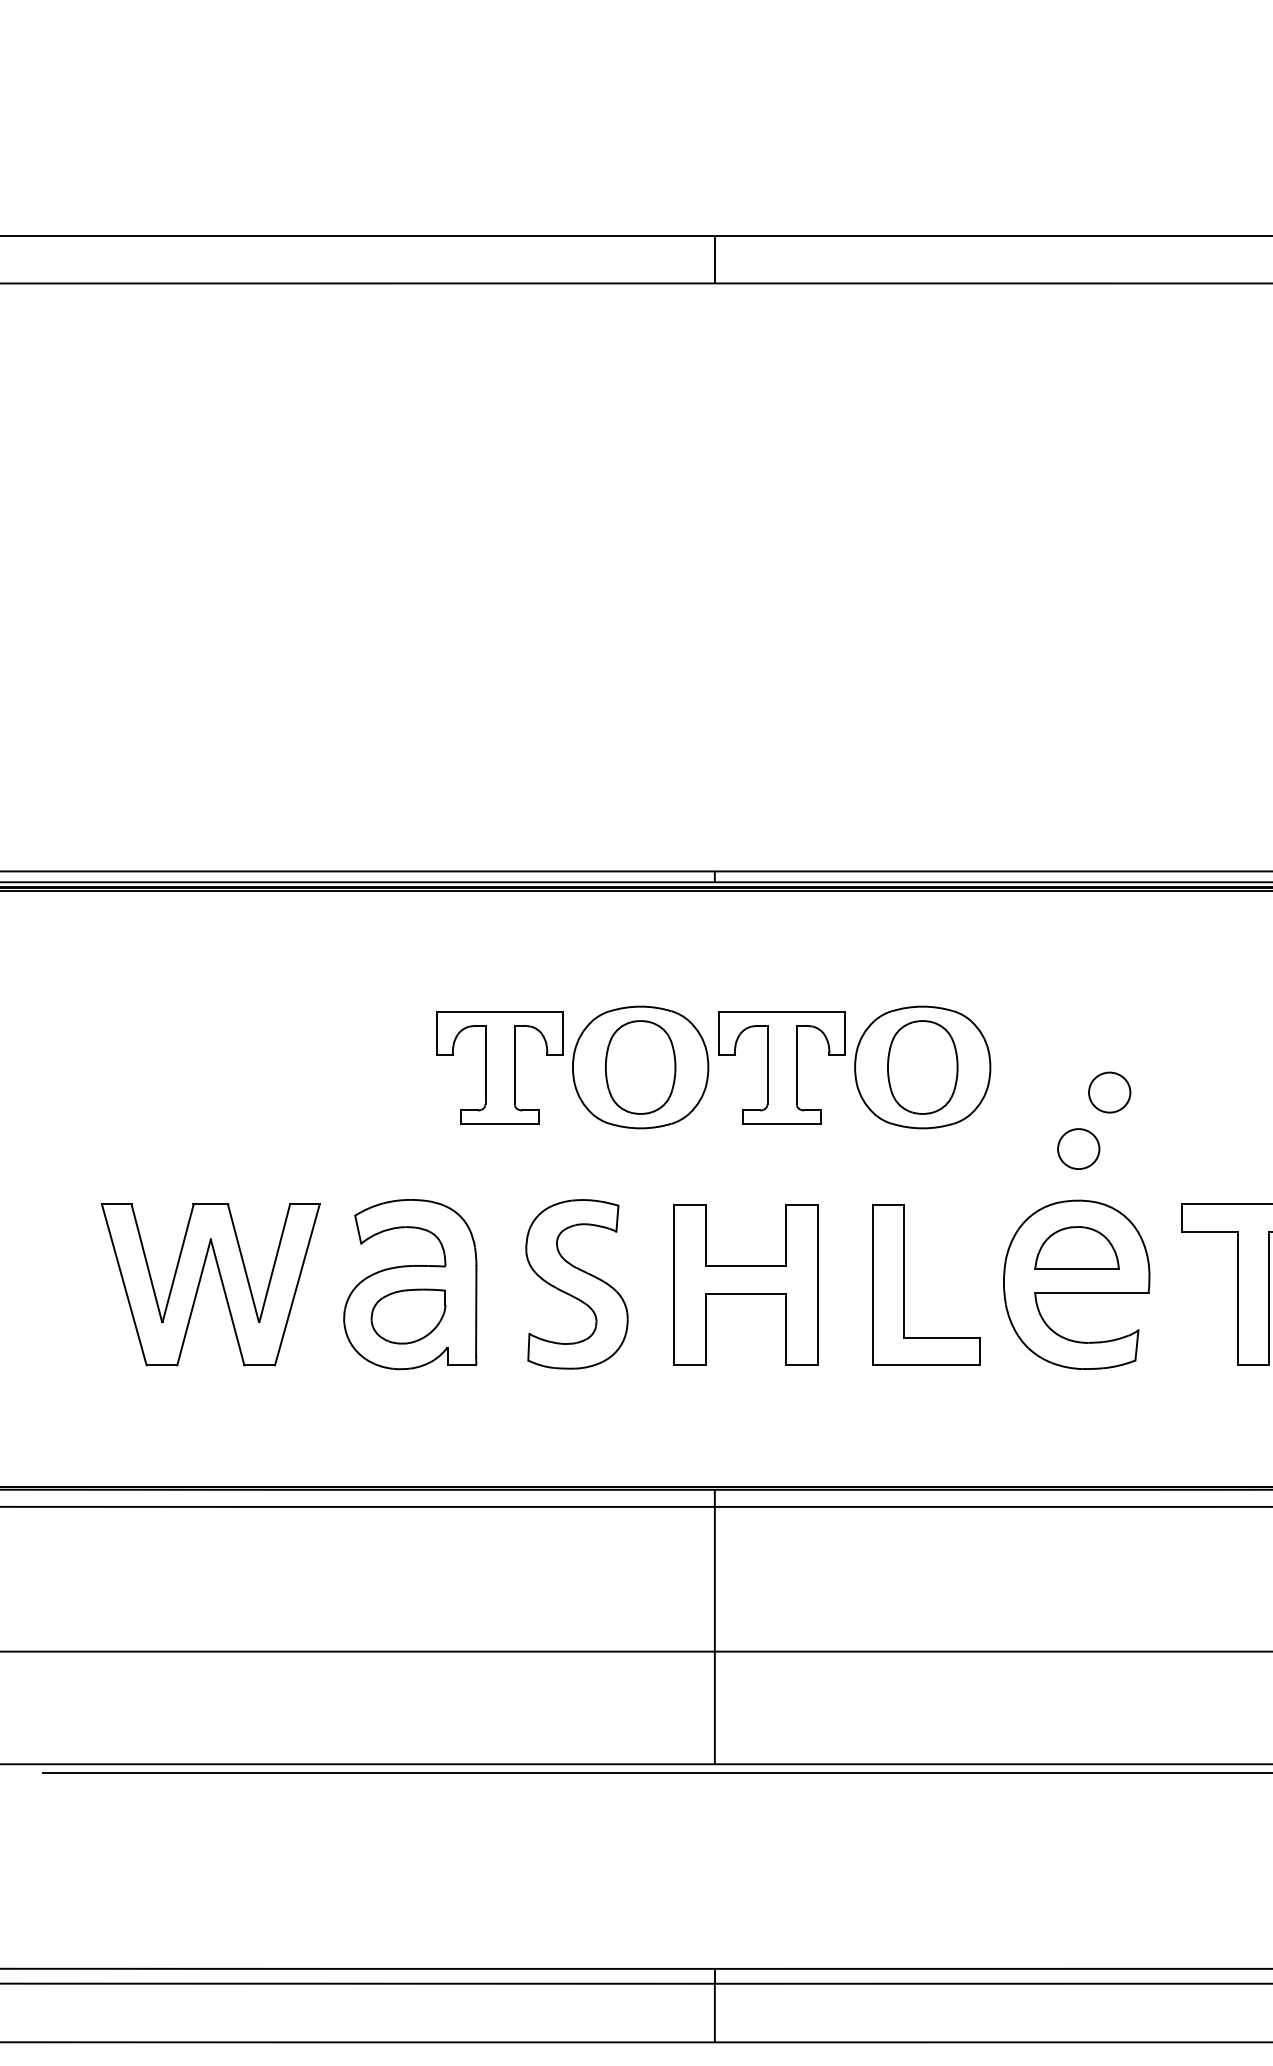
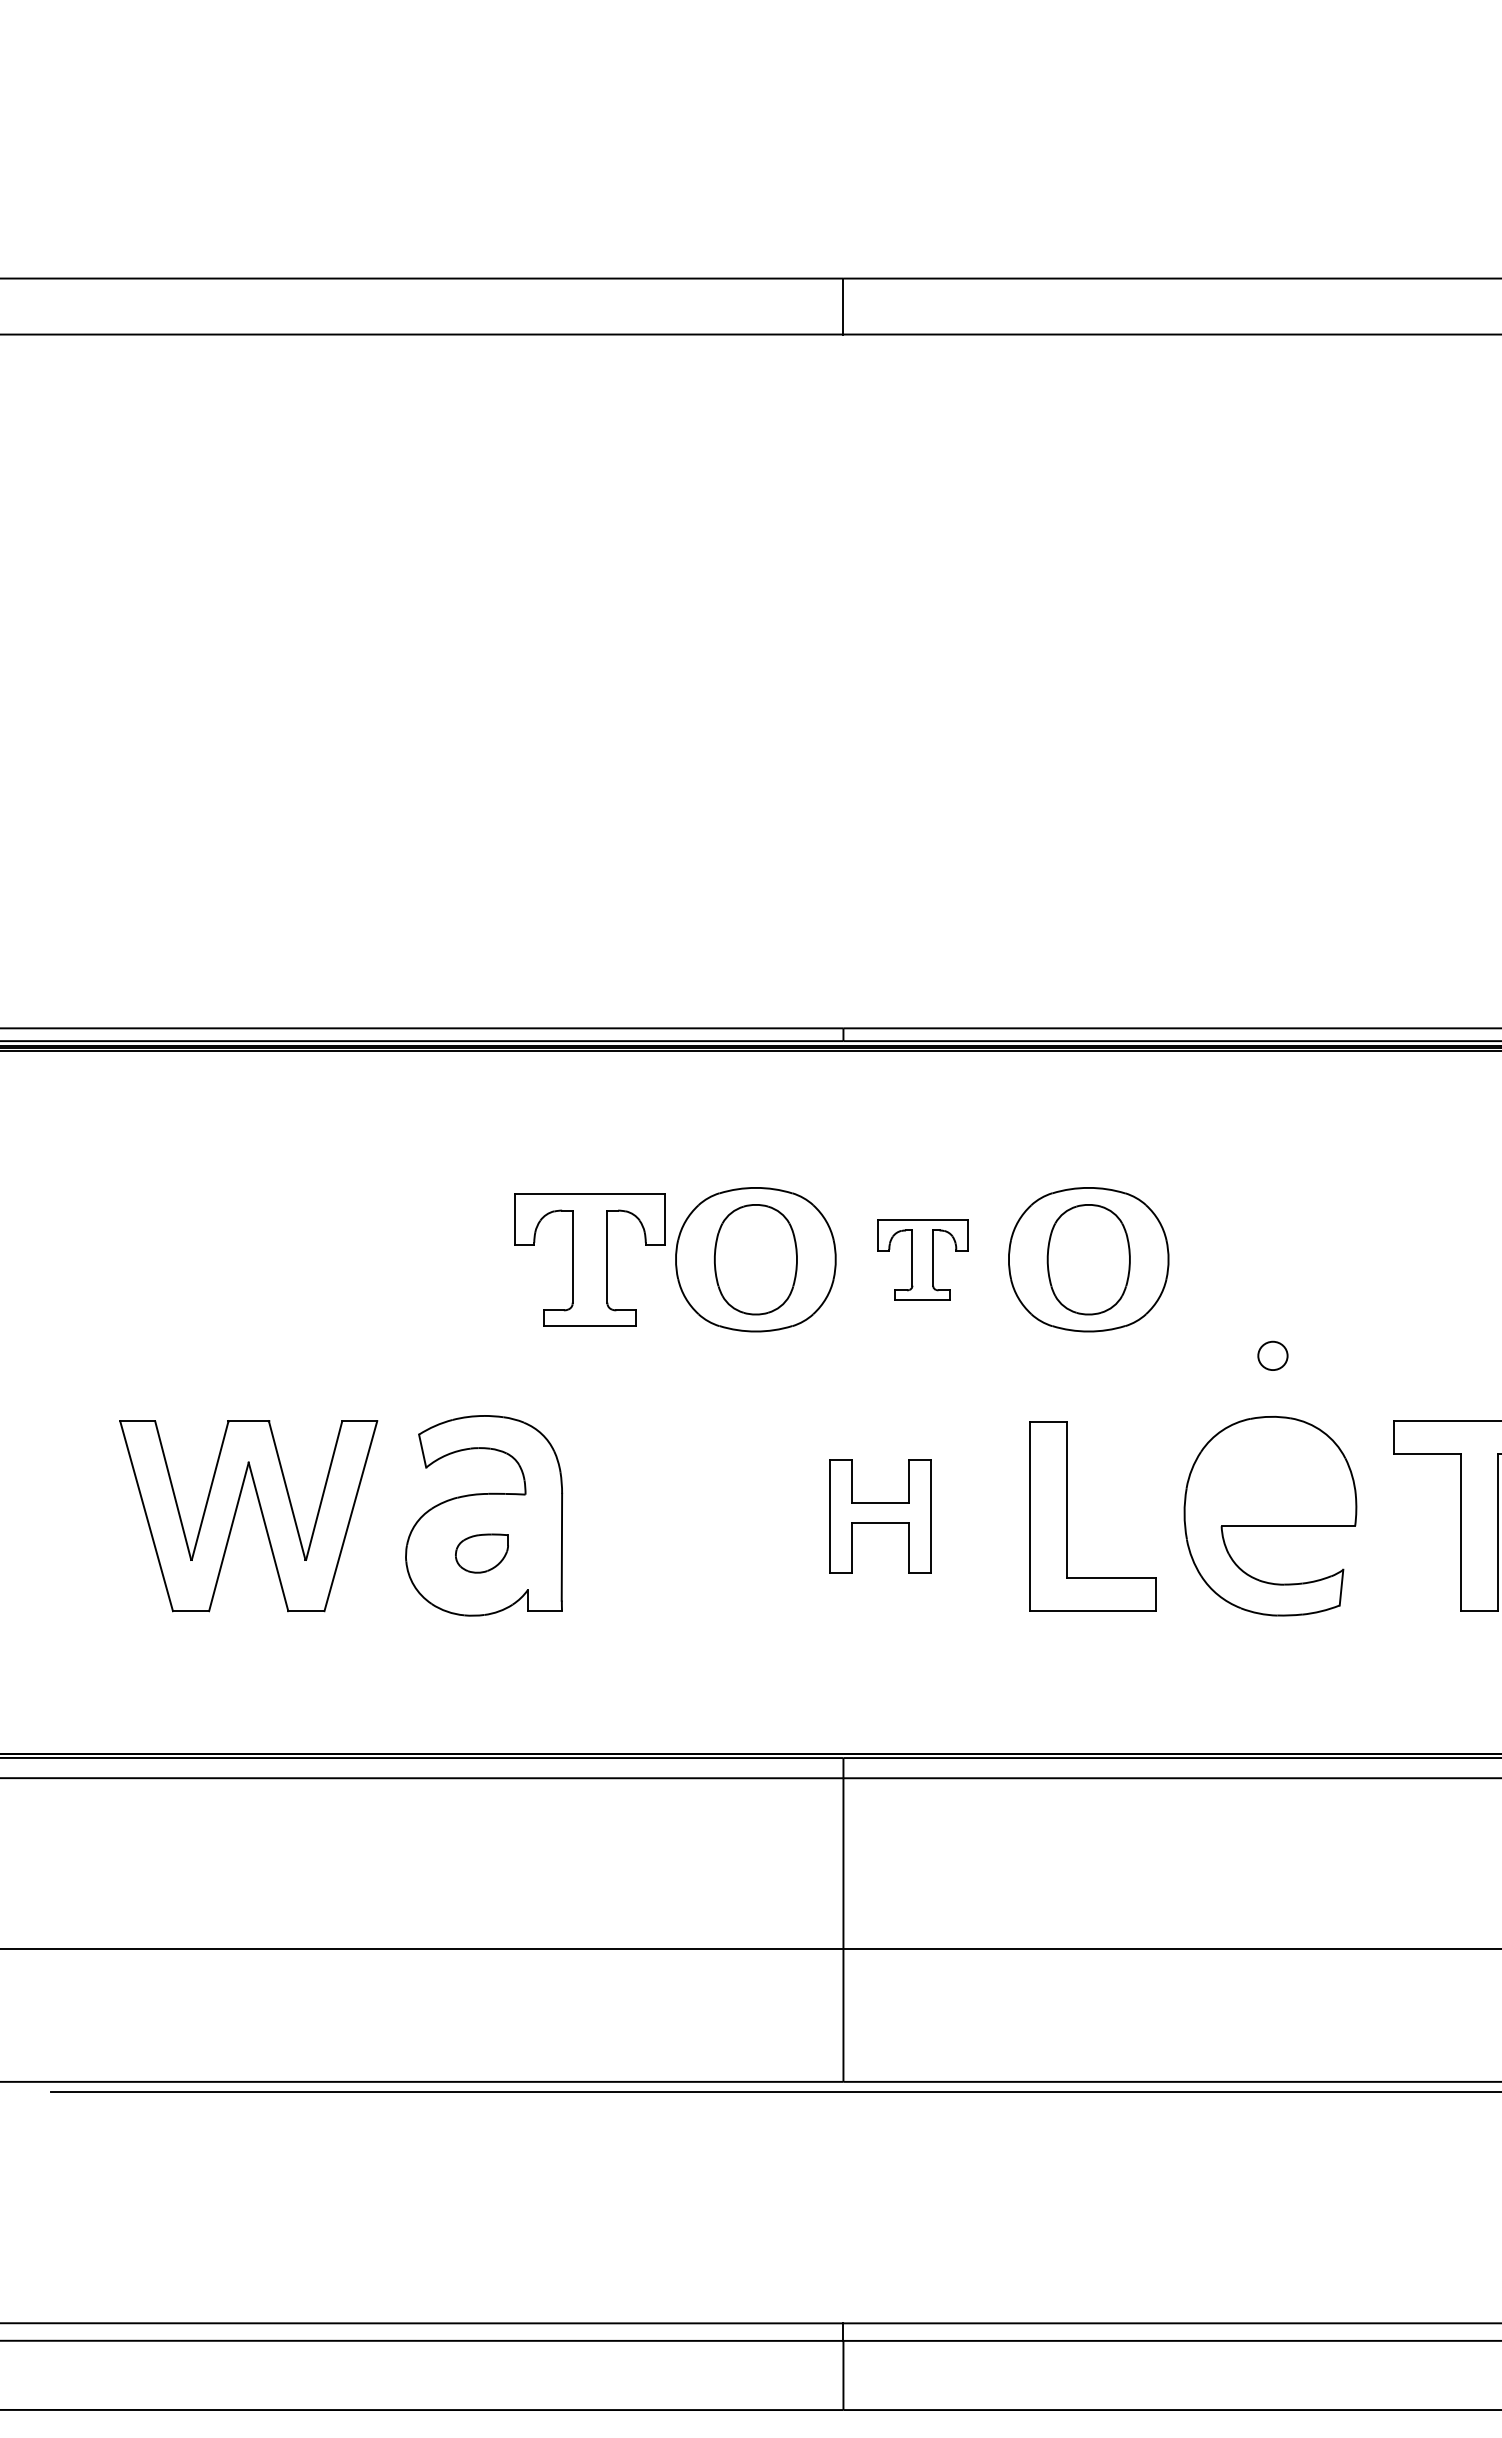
part: (781, 1067) -> (922, 1259), size x0.6
part: (1109, 1092) -> (1309, 1289), removed
part: (1078, 1148) -> (1272, 1355), size x0.6
part: (1076, 1247) -> (1270, 1472), removed
part: (576, 1284) -> (680, 1515), removed
part: (745, 1284) -> (879, 1515), size x0.6
part: (408, 1316) -> (481, 1553), size x0.6

